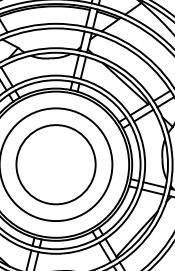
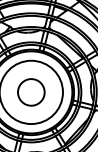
circle: (56, 164) -> (31, 92), size x0.6

